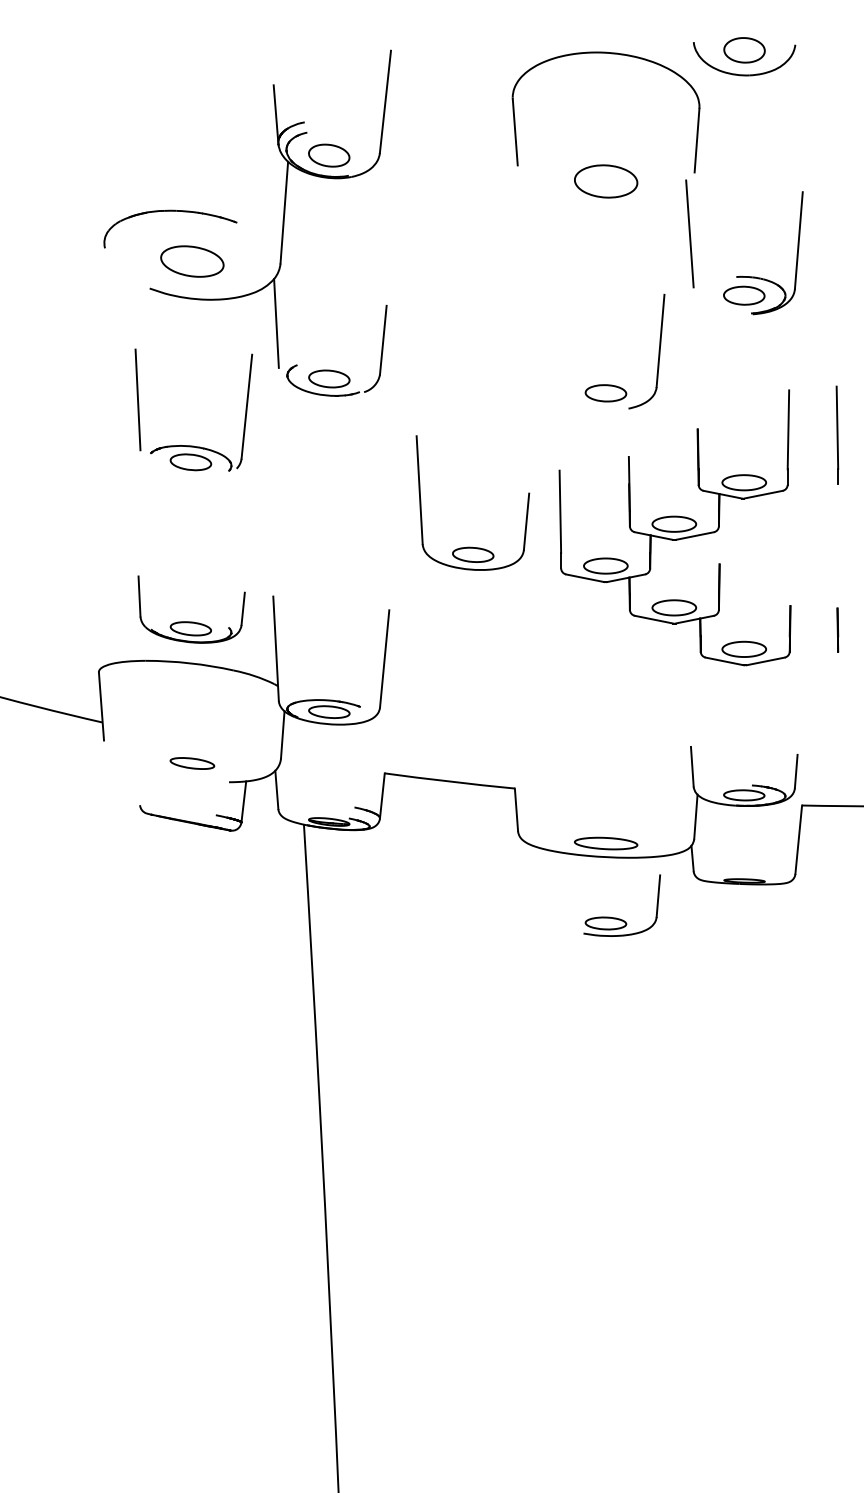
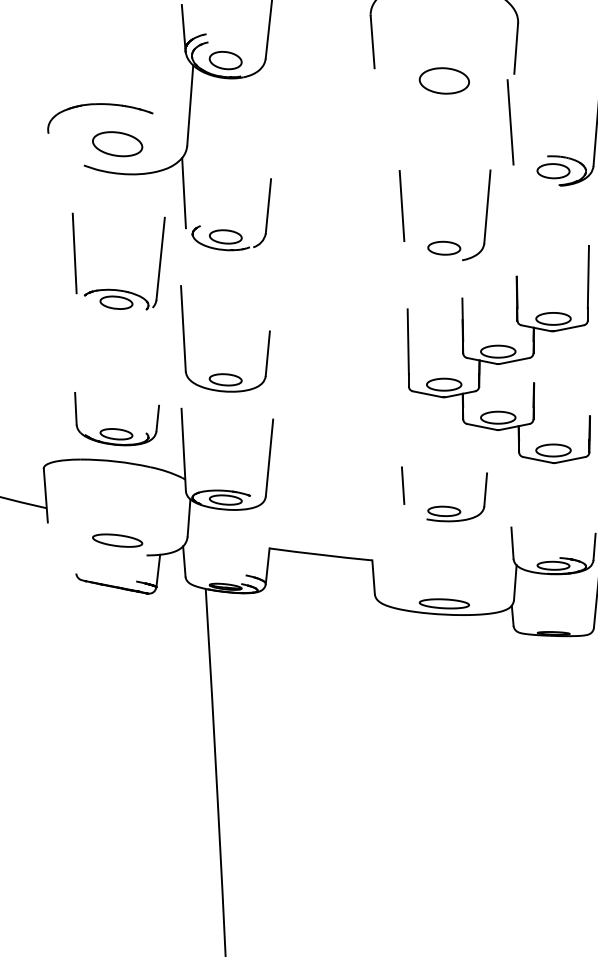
line: (552, 339) -> (402, 205), added
part: (471, 546) -> (224, 373), moved
line: (553, 693) -> (402, 485), added
part: (192, 763) -> (117, 540), size x1.43
part: (616, 917) -> (452, 506), moved

